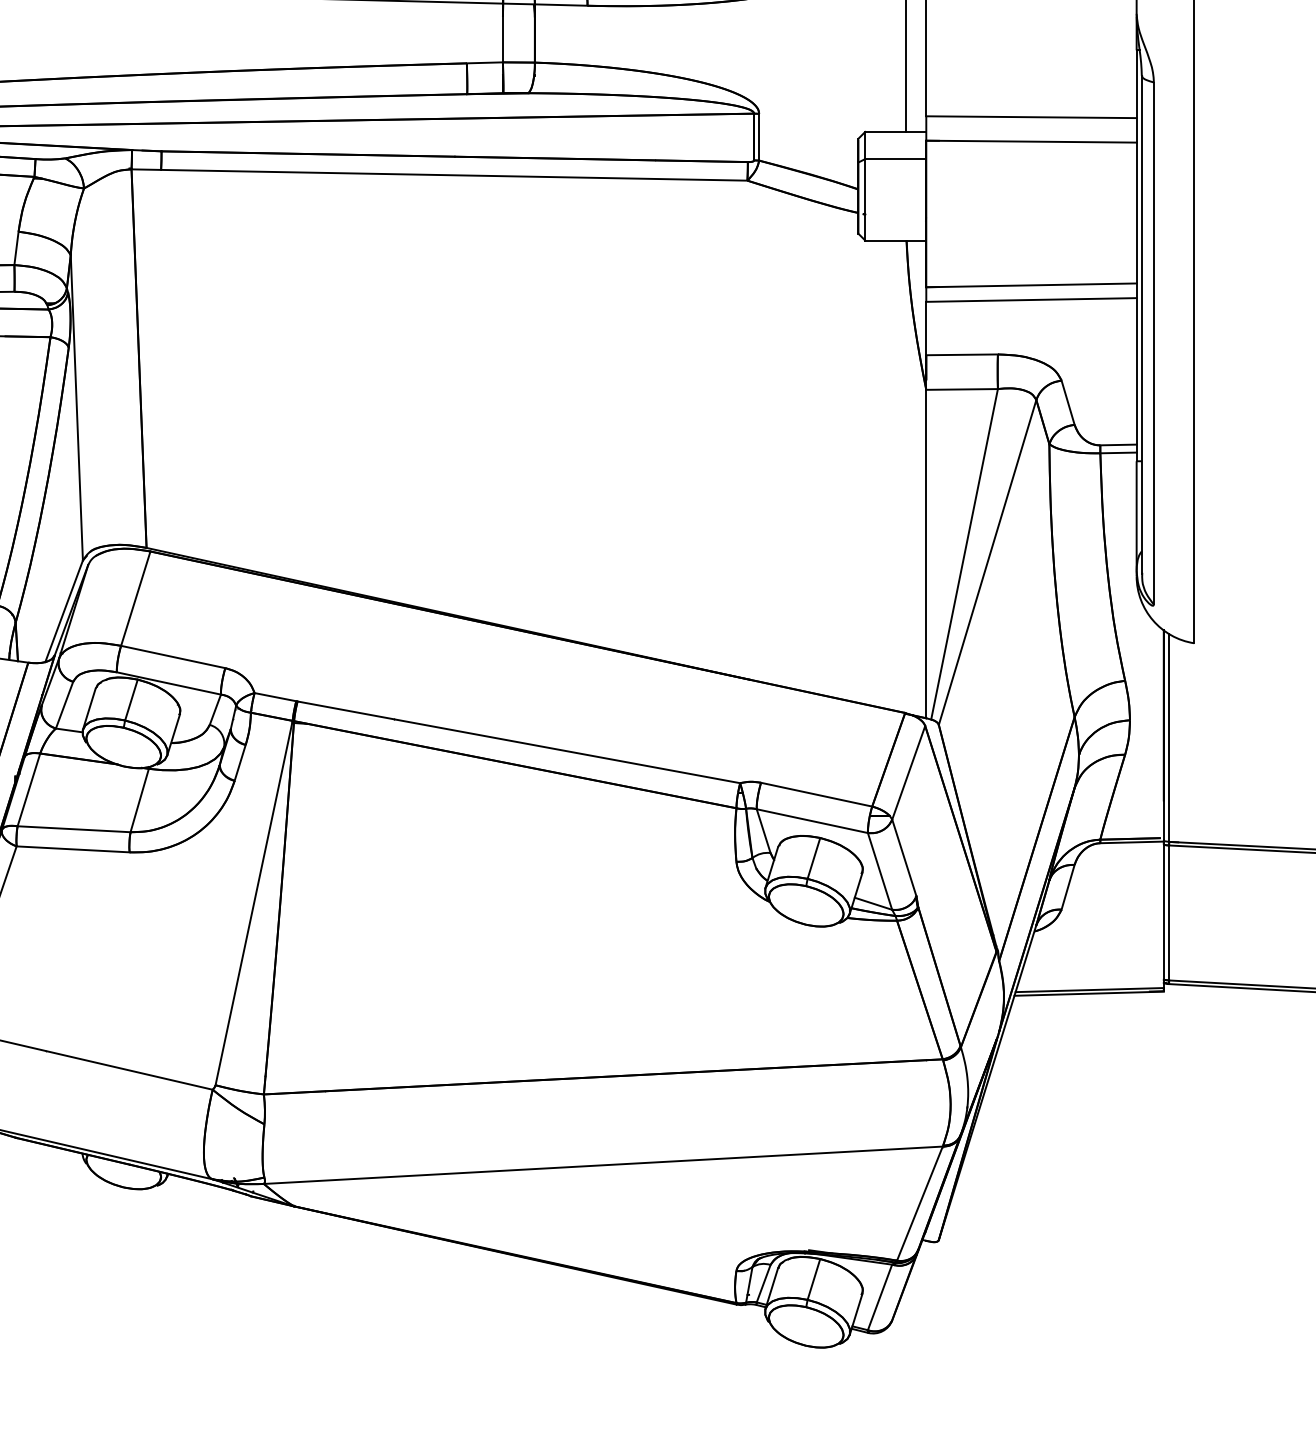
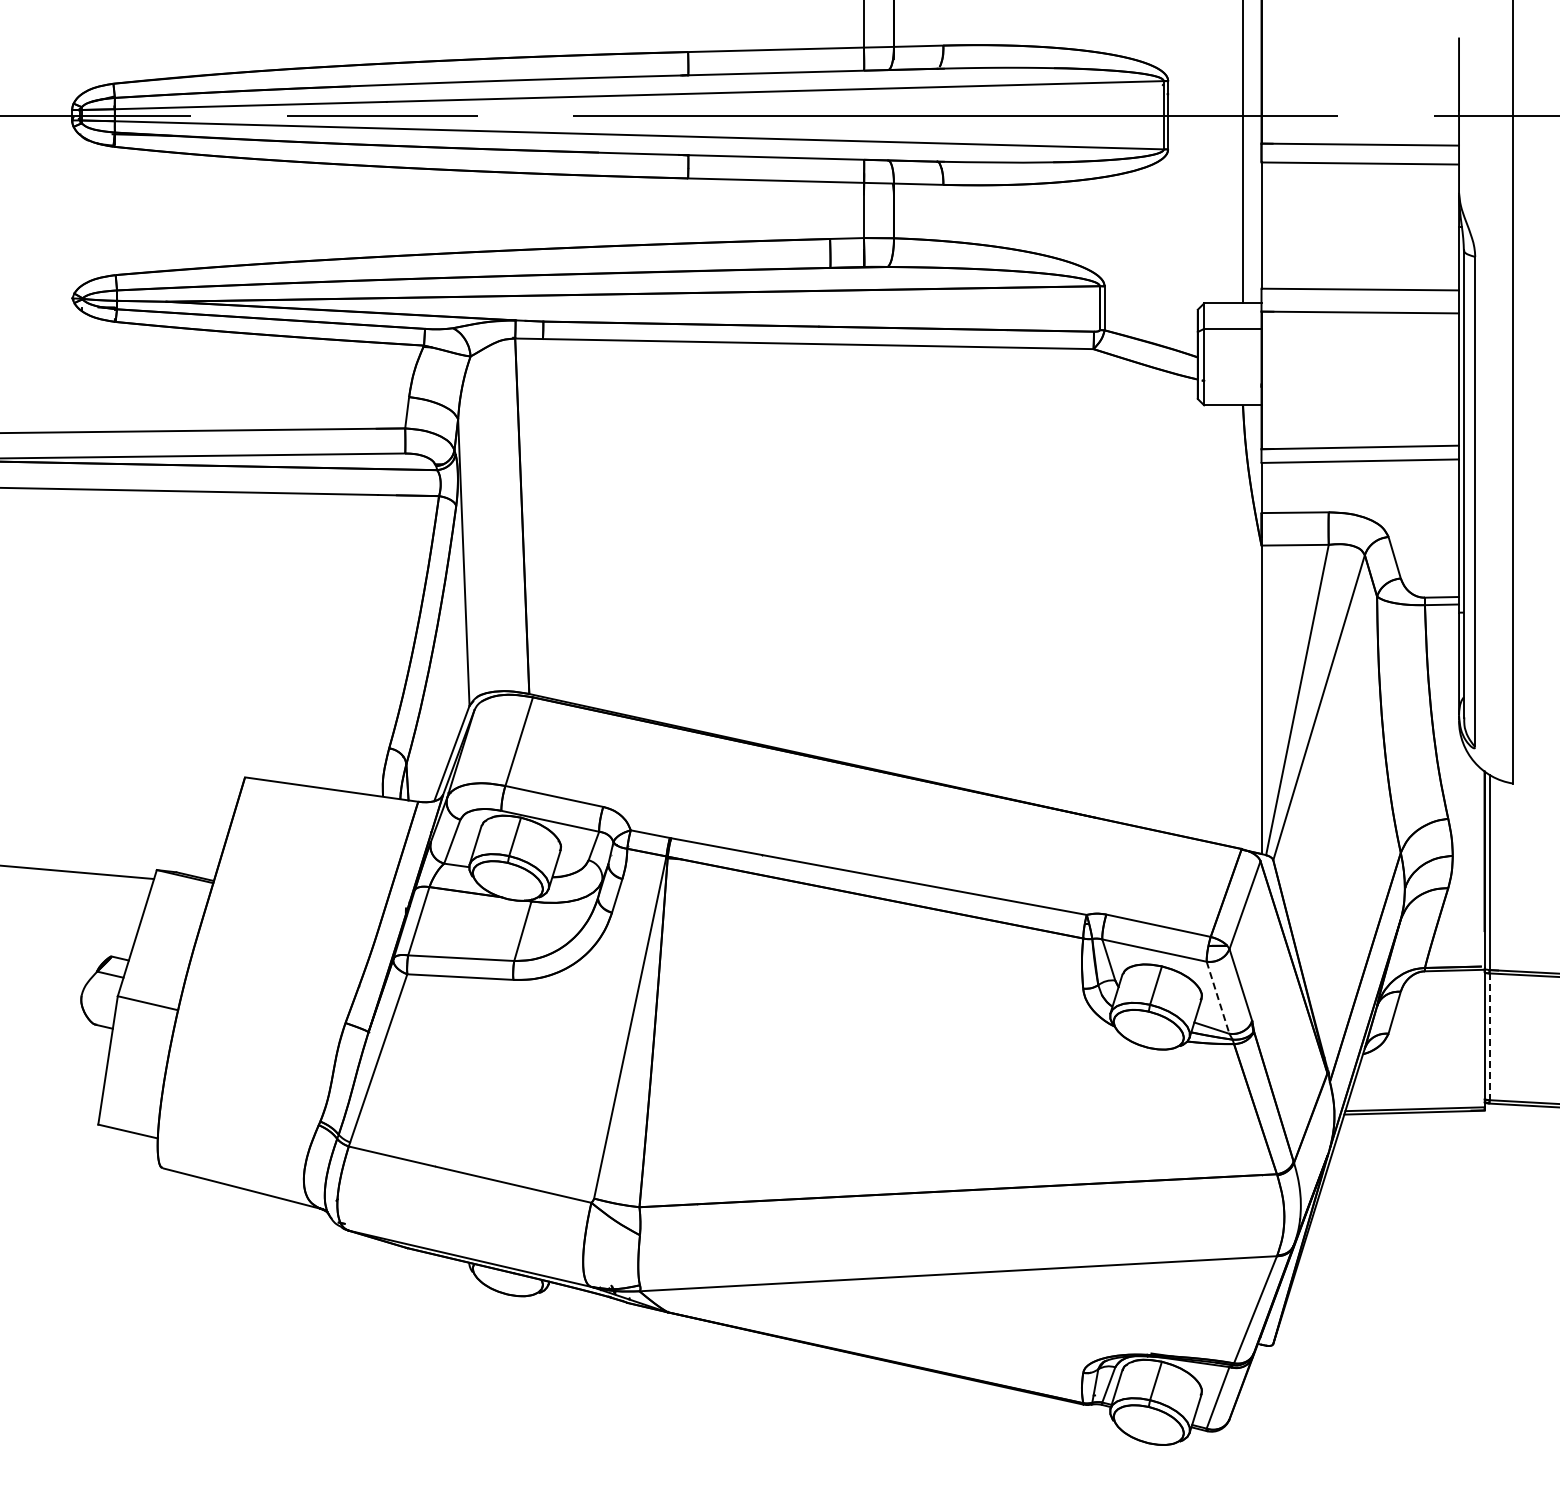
line: (880, 871) -> (1218, 997), solid -> dashed
line: (1169, 913) -> (1489, 1037), solid -> dashed

